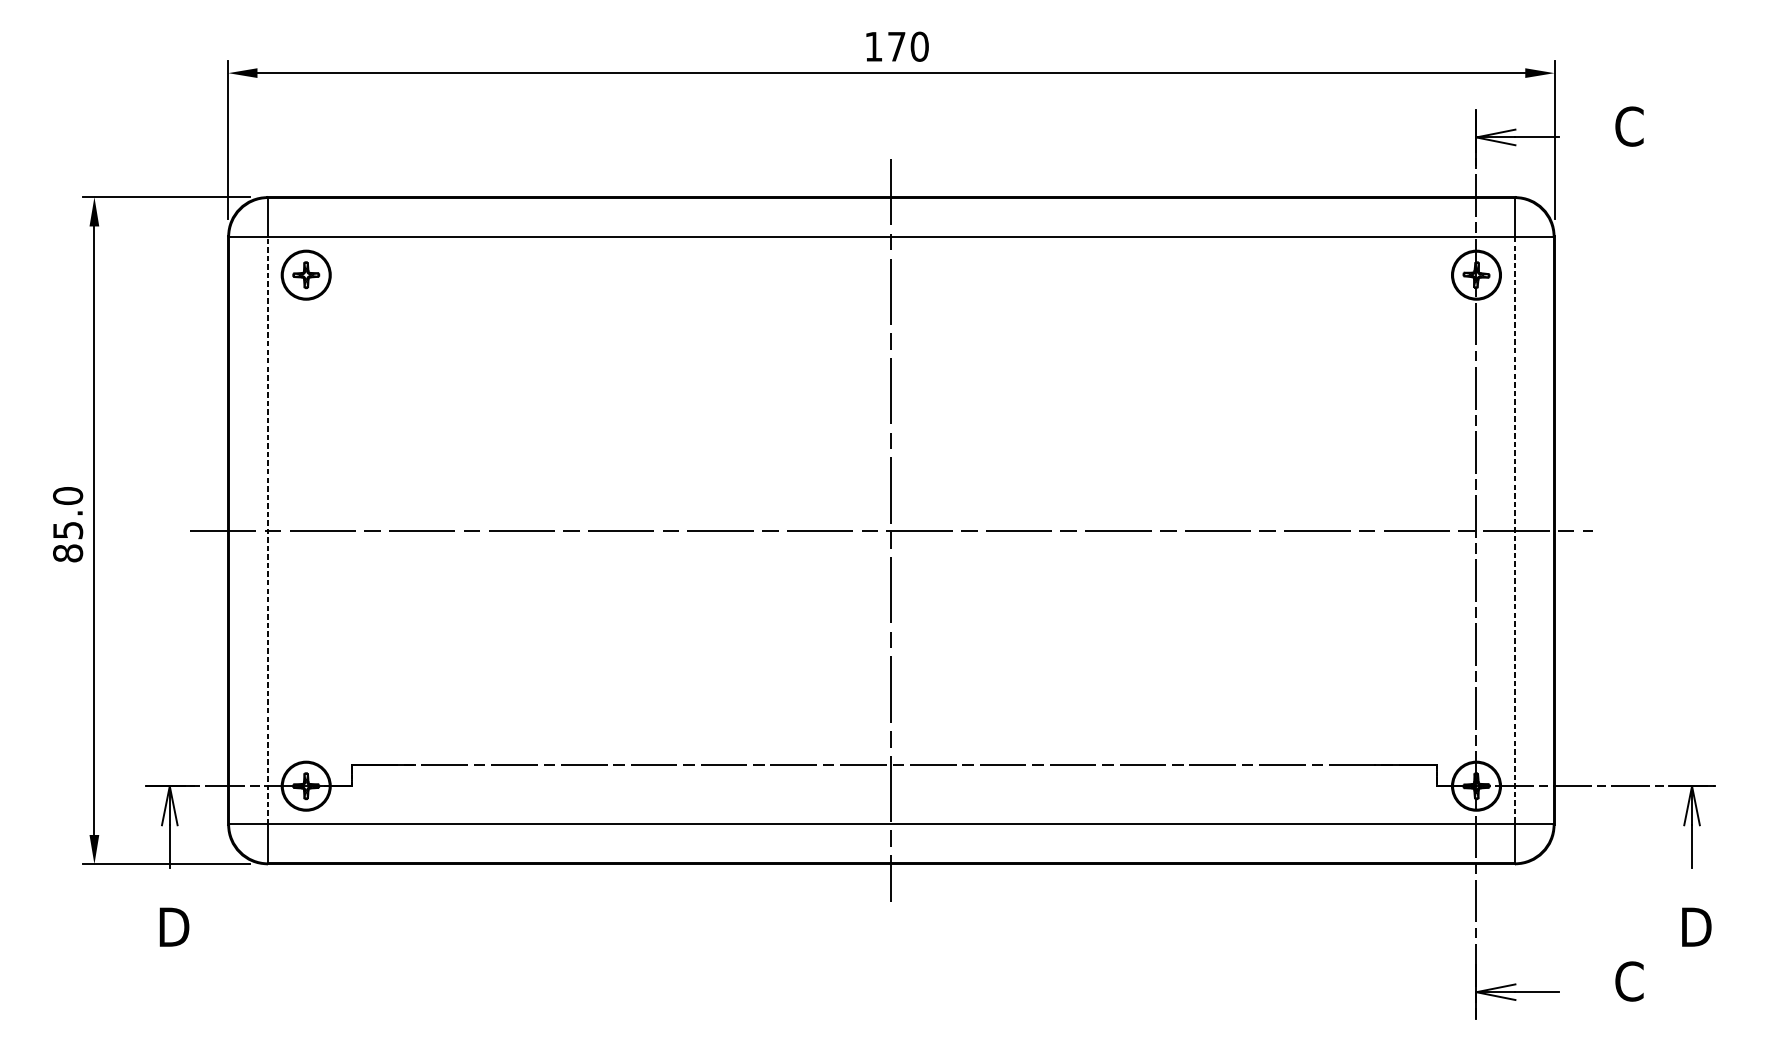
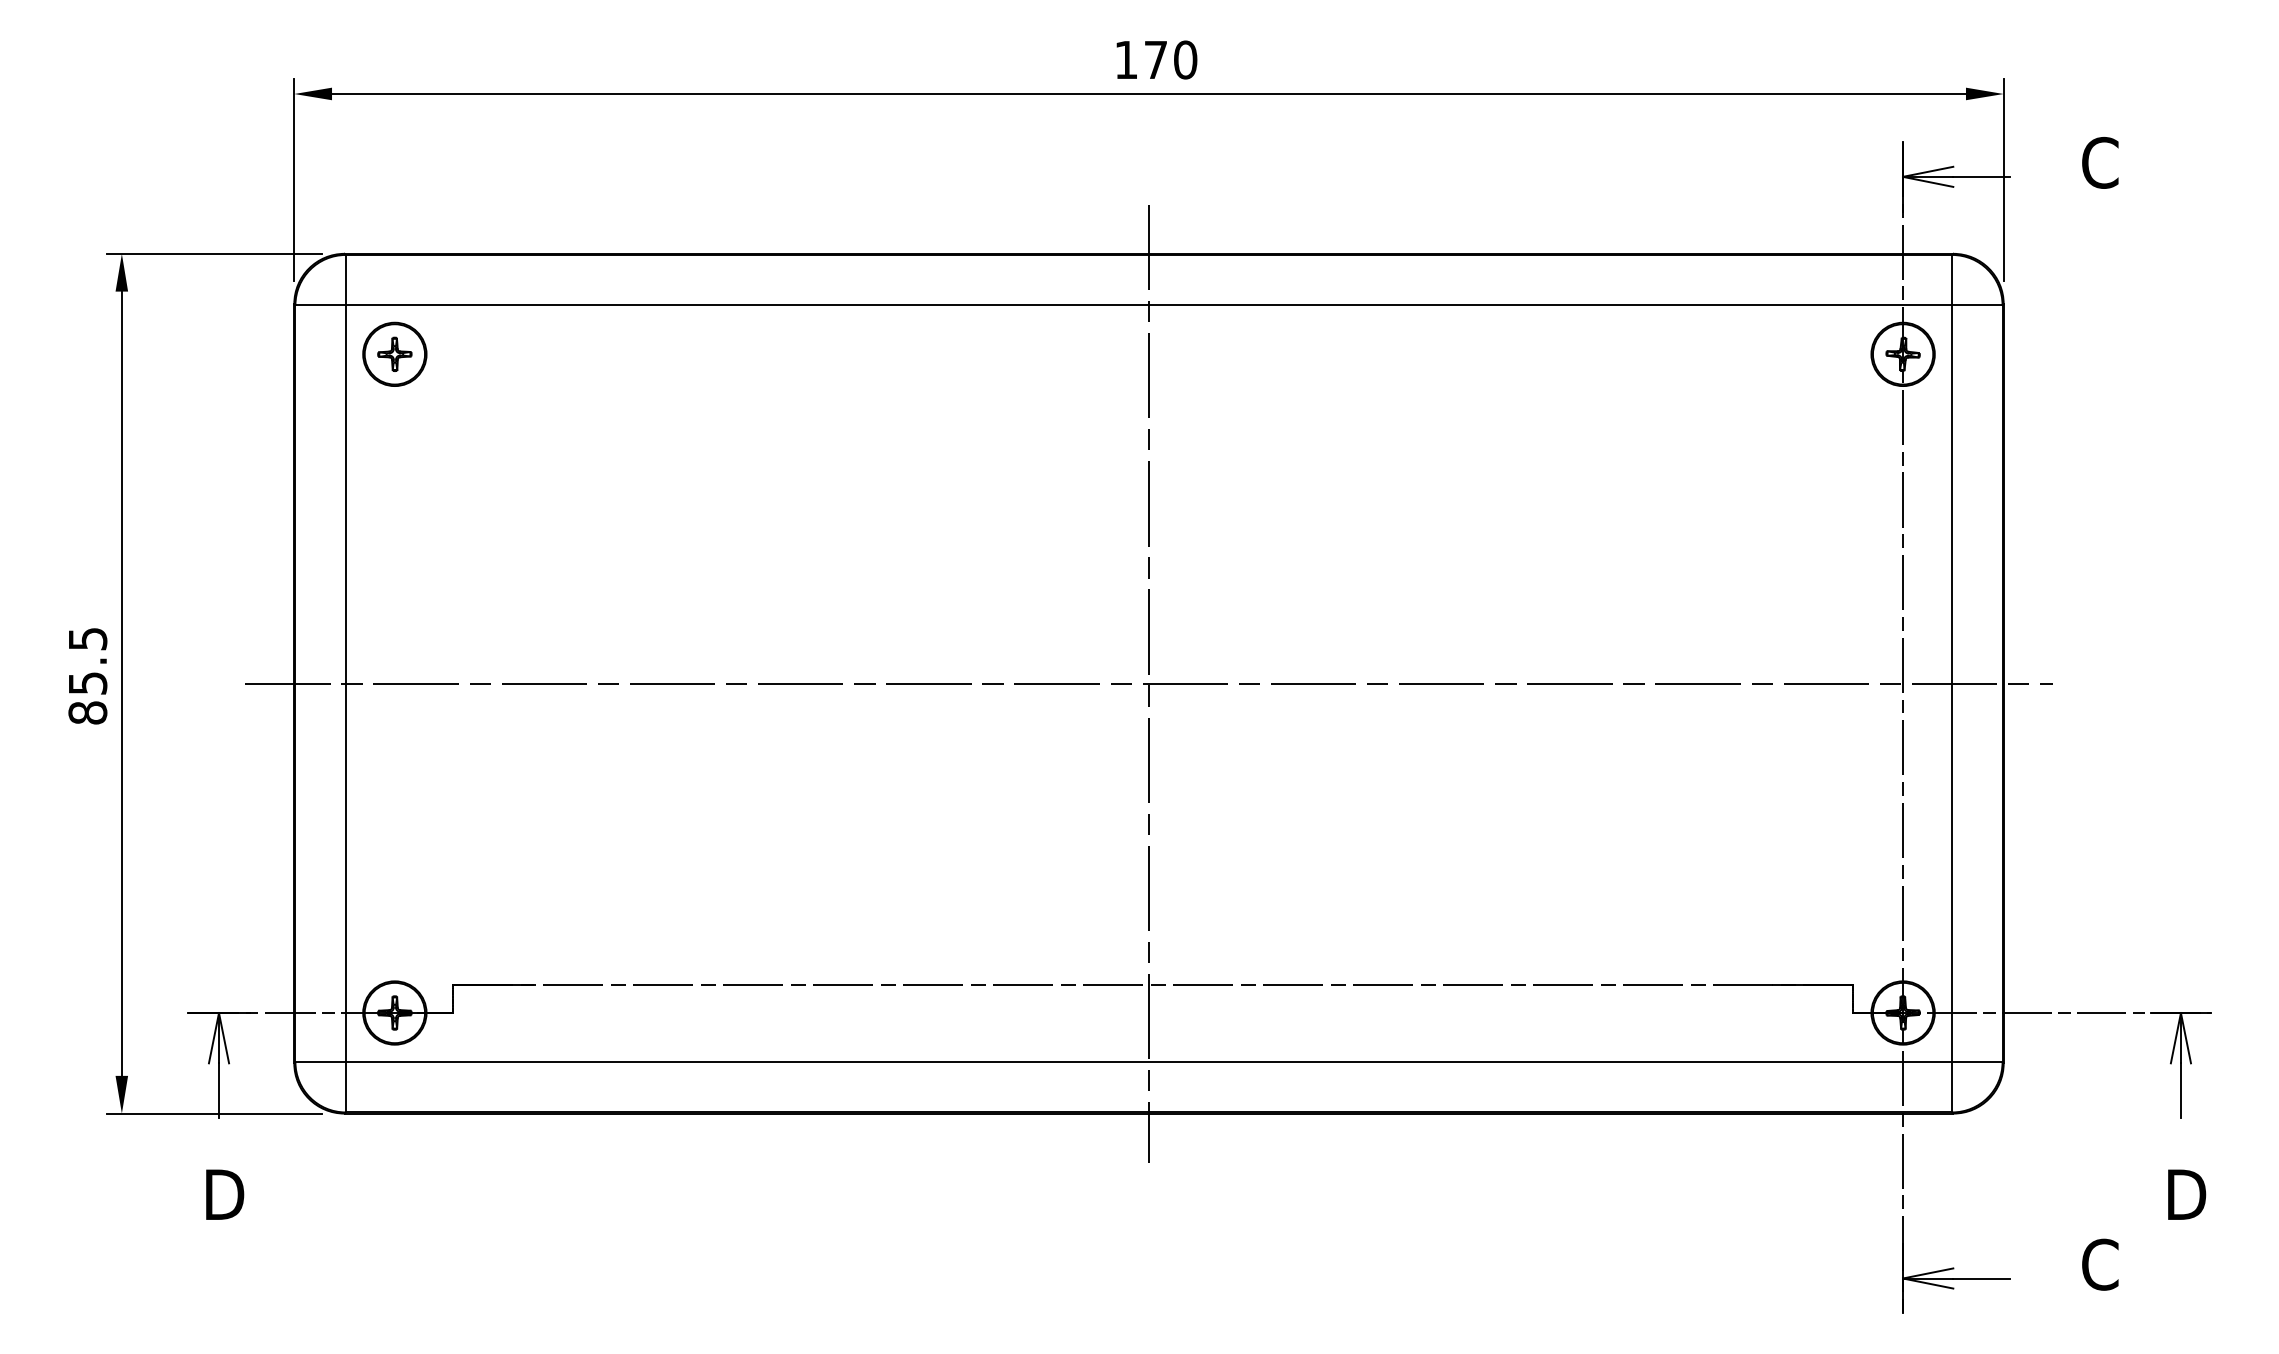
text: (67, 495) -> (87, 638), 85.0 -> 85.5
line: (267, 530) -> (345, 683), dashed -> solid
line: (1514, 531) -> (1952, 684), dashed -> solid

